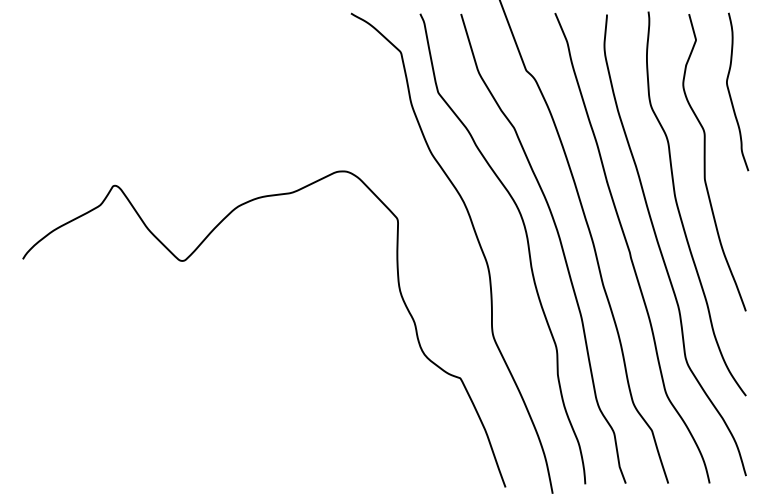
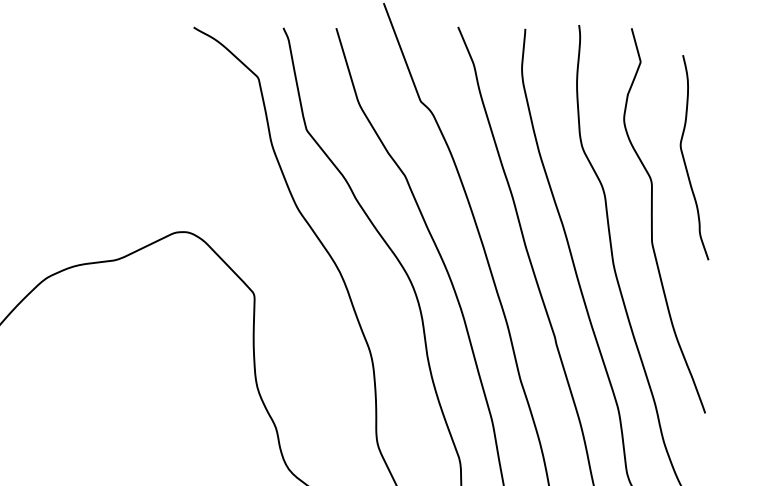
curve: (730, 92) -> (685, 158), moved

